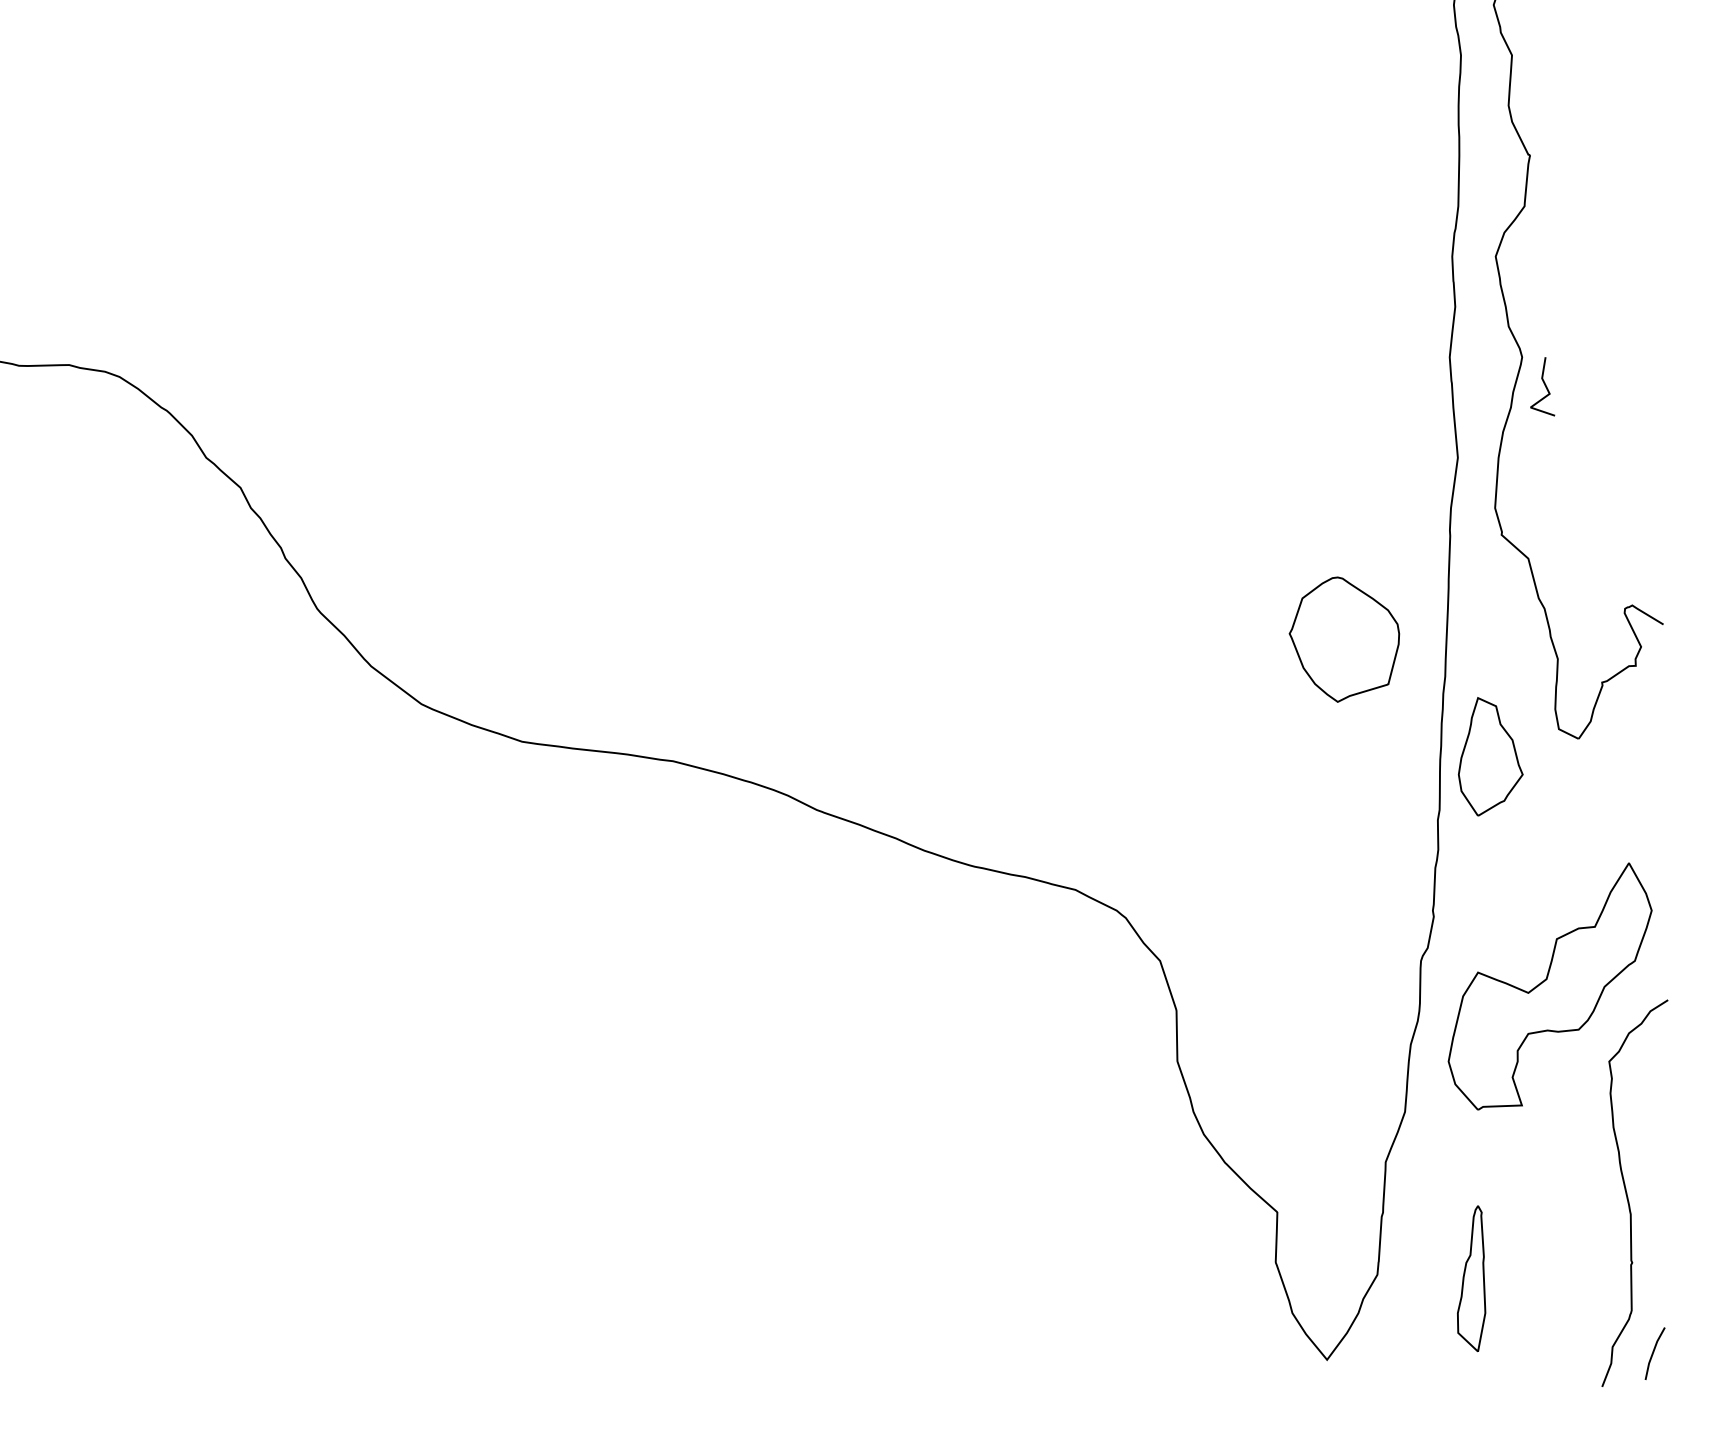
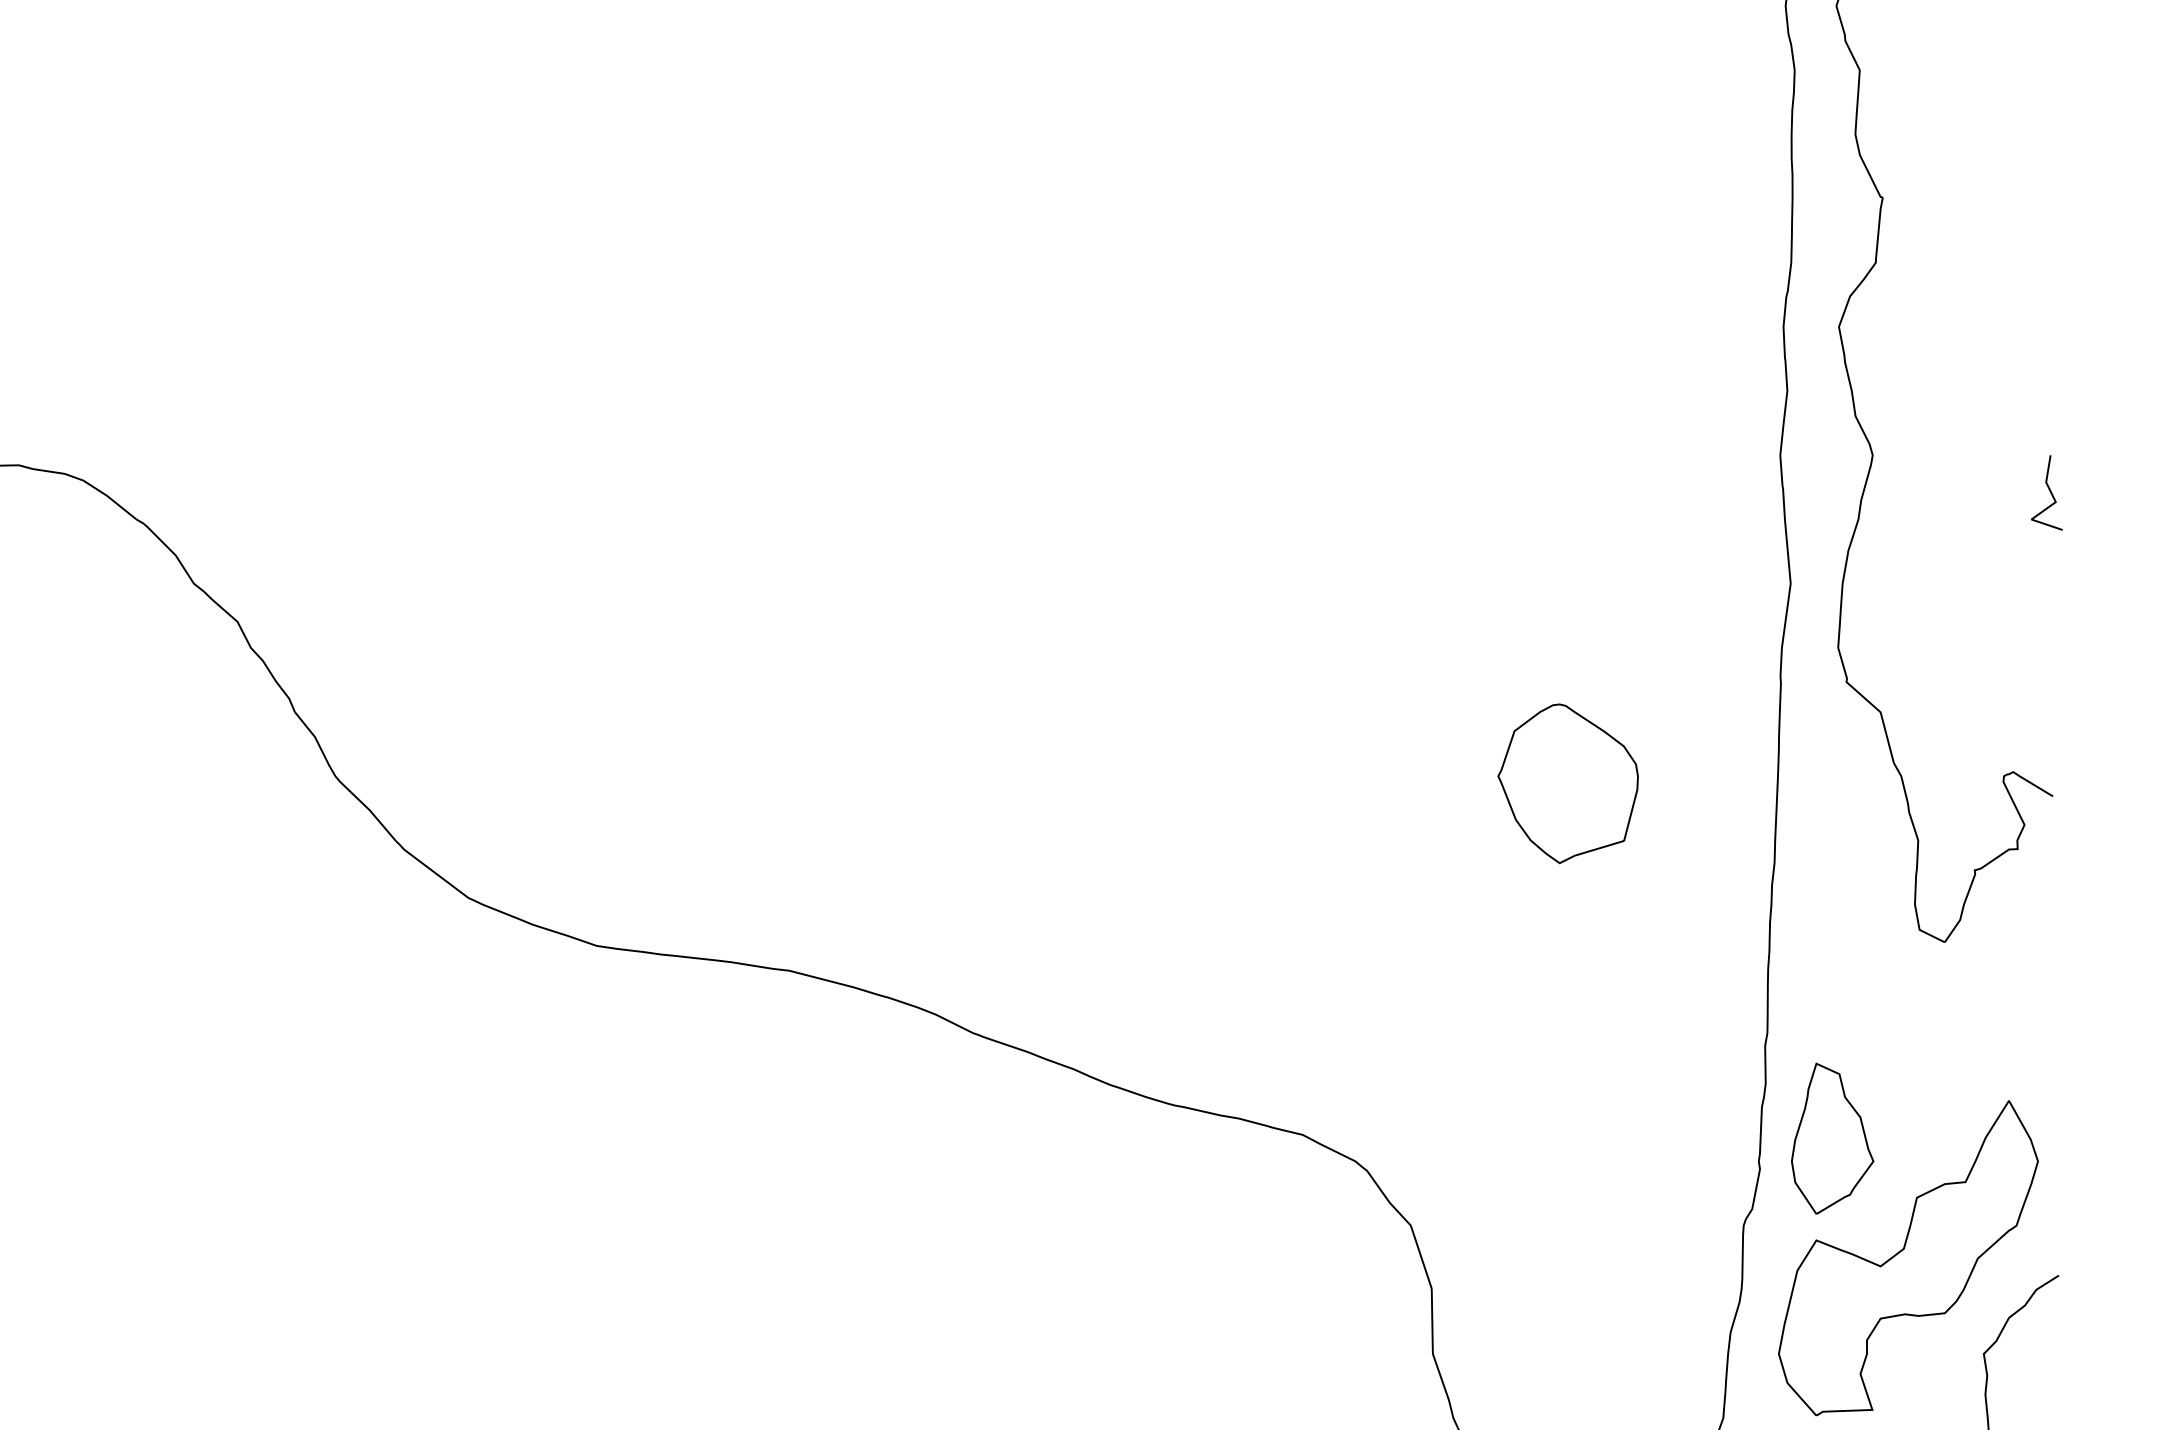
line: (1544, 385) -> (2049, 491), moved
part: (1344, 639) -> (1568, 783), moved
part: (1490, 756) -> (1832, 1138), moved

